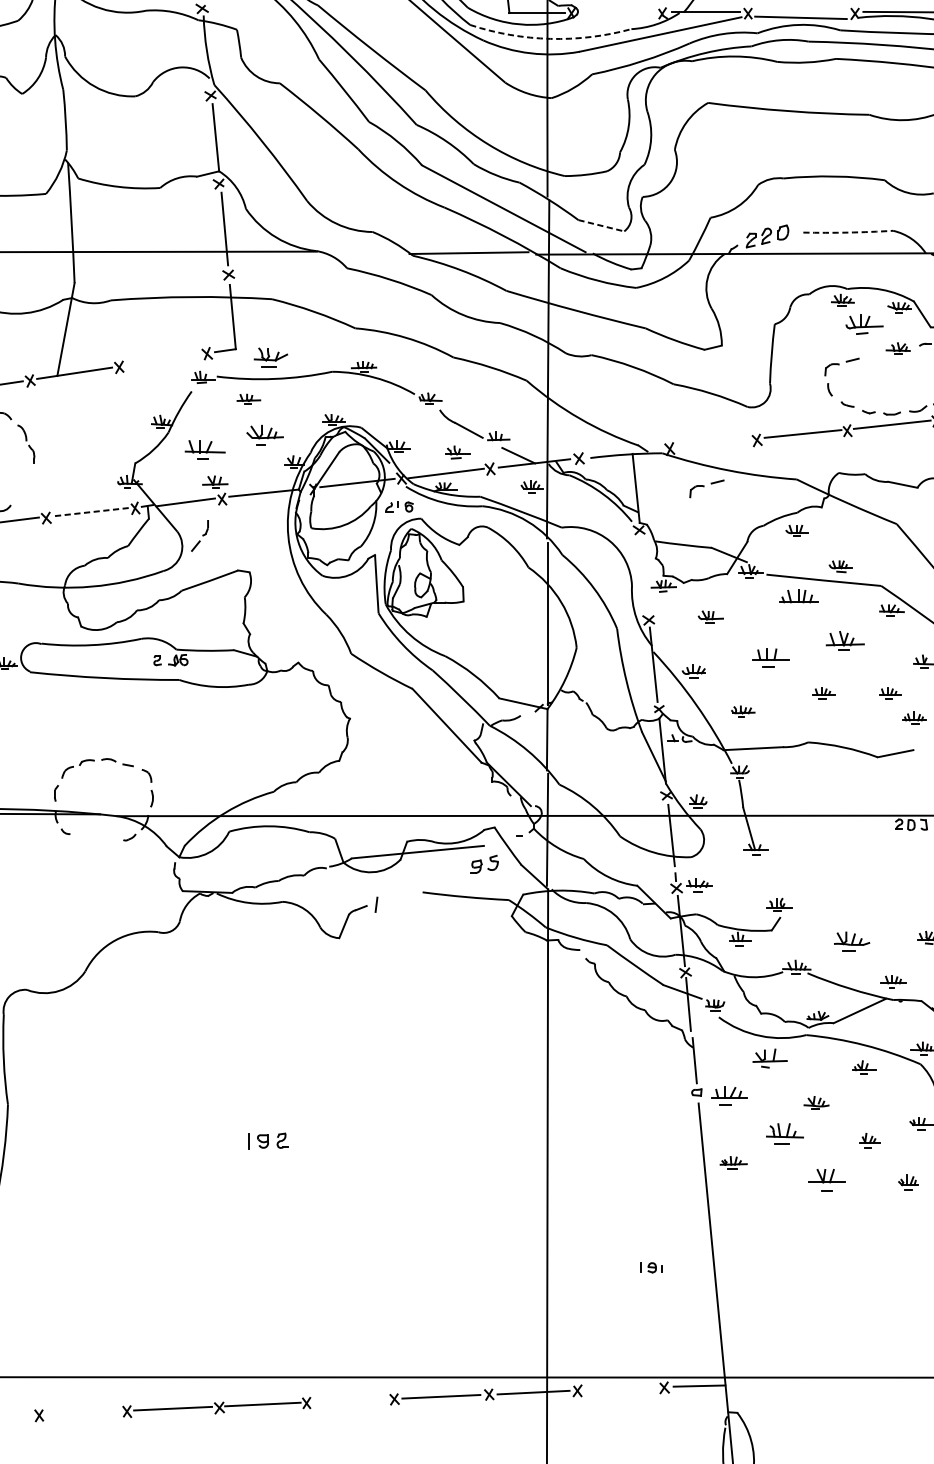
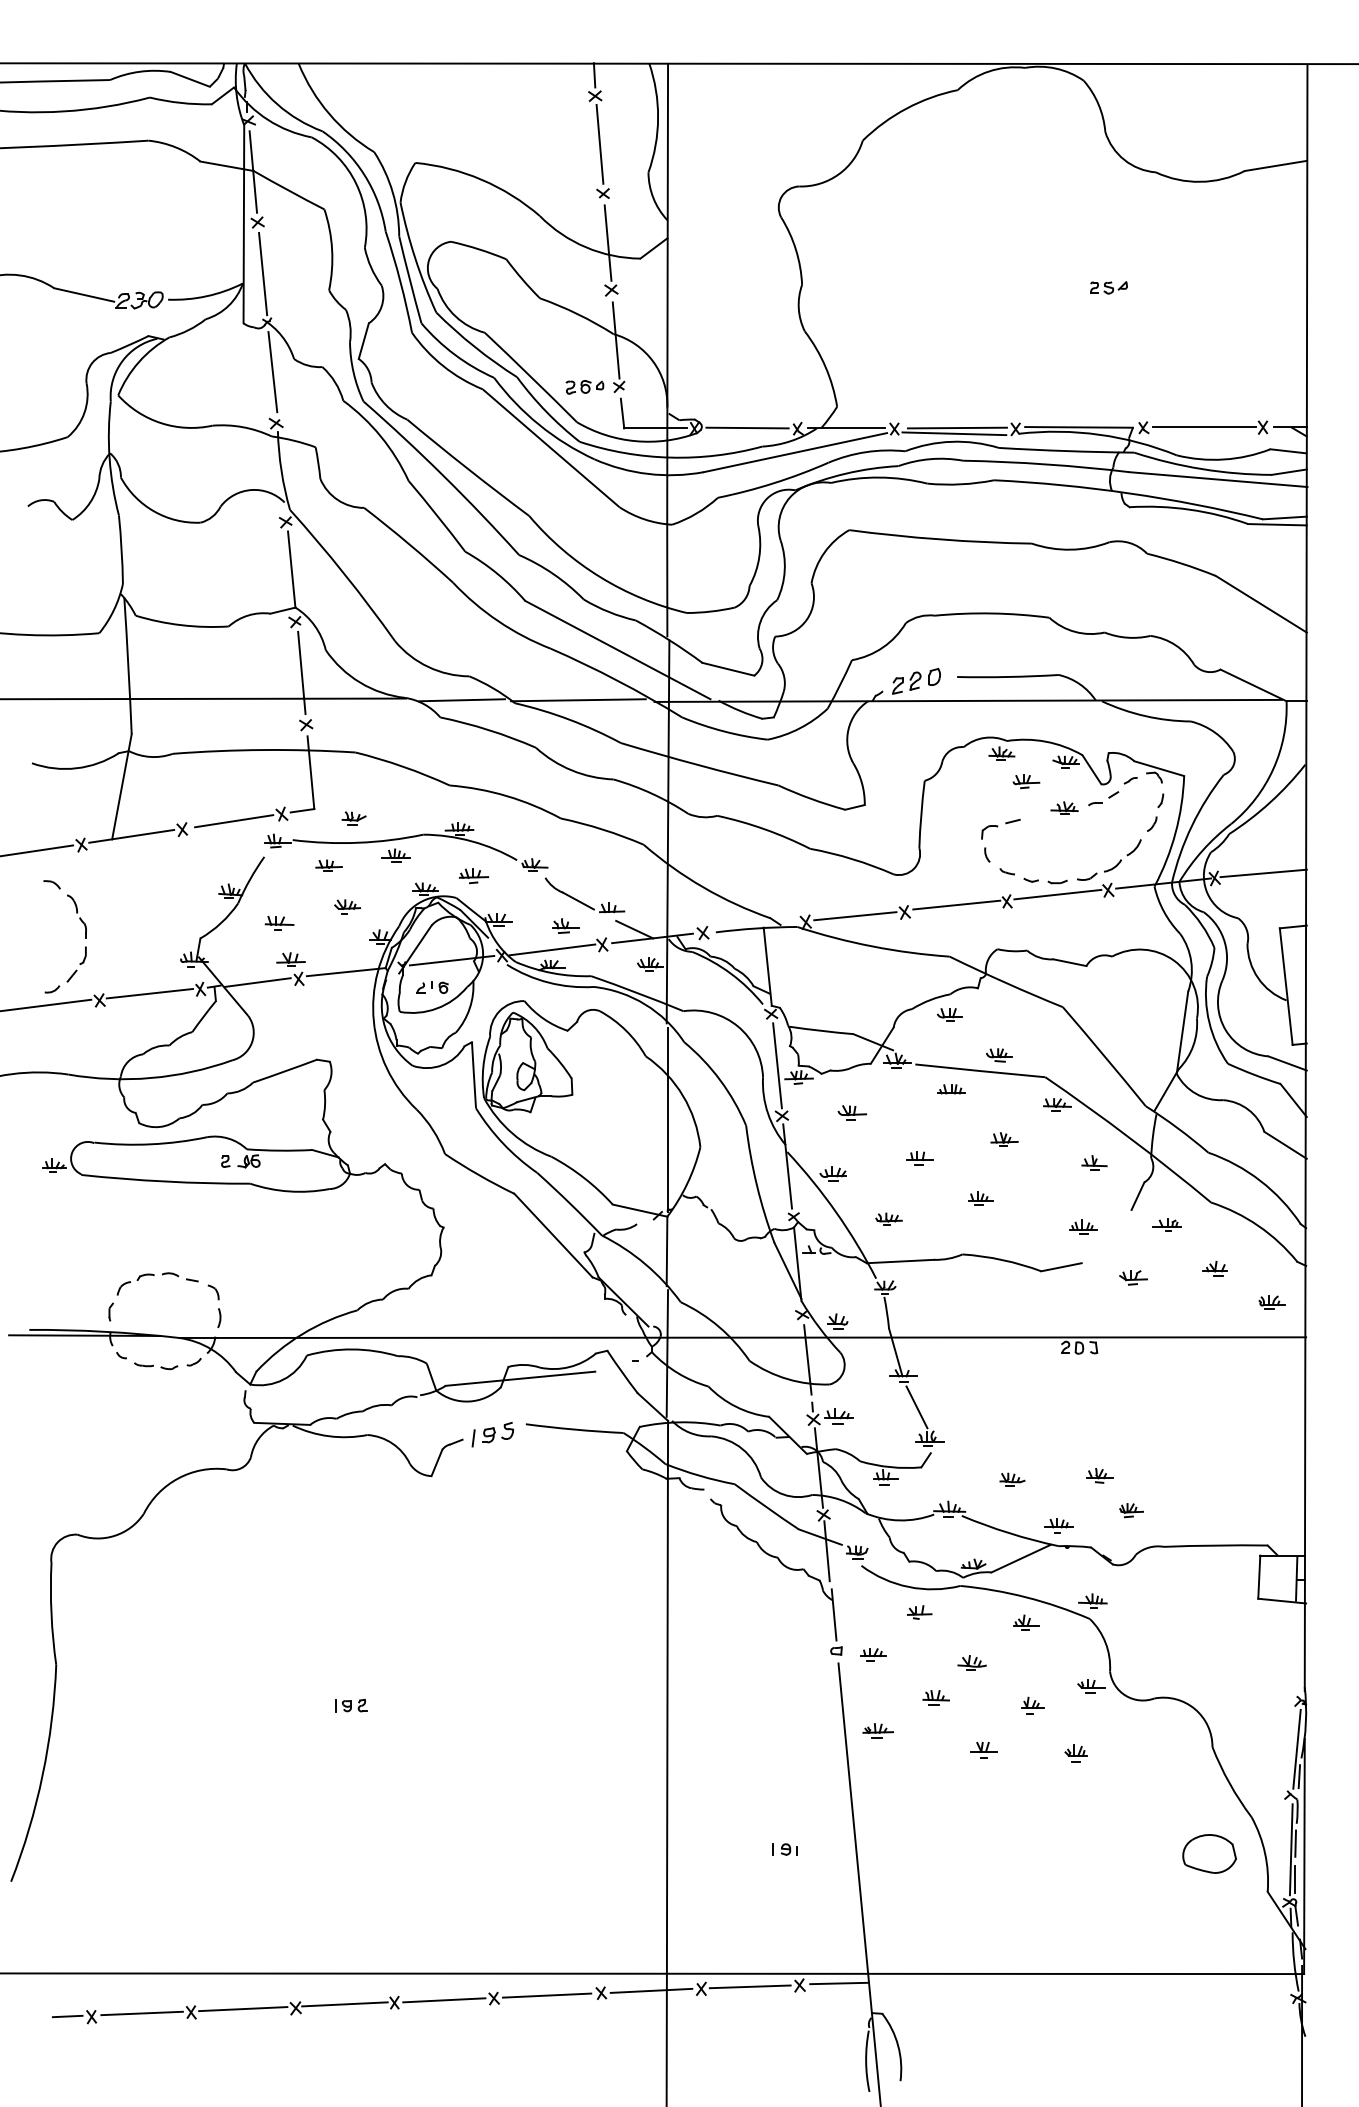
line: (618, 12) -> (747, 427), added
line: (802, 12) -> (956, 427), added
arc: (550, 38) -> (670, 457), dashed -> solid
line: (601, 225) -> (728, 669), dashed -> solid
arc: (847, 233) -> (1007, 677), dashed -> solid
line: (365, 253) -> (461, 700), added
part: (864, 324) -> (1026, 781), size x0.62
part: (270, 357) -> (353, 818), size x0.62
line: (165, 360) -> (234, 821), added
part: (307, 390) -> (395, 855), added
part: (376, 408) -> (473, 876), added
part: (265, 435) -> (347, 906), size x0.62
line: (713, 444) -> (855, 916), added
part: (205, 449) -> (279, 922), size x0.62
part: (706, 488) -> (847, 966), removed
part: (399, 506) -> (432, 987), moved
line: (90, 512) -> (149, 993), dashed -> solid
part: (199, 535) -> (76, 964), moved
line: (644, 575) -> (777, 1065), added
part: (798, 596) -> (951, 1089), size x0.62
part: (845, 640) -> (1004, 1139), size x0.62
part: (770, 657) -> (919, 1158), size x0.62
part: (890, 693) -> (1055, 1198), removed
part: (96, 841) -> (156, 1366), added
part: (484, 864) -> (497, 1432), moved
line: (767, 877) -> (916, 1407), added
part: (852, 941) -> (1012, 1479), size x0.62
part: (770, 1058) -> (919, 1612), size x0.62
part: (729, 1095) -> (873, 1654), size x0.62
part: (784, 1133) -> (935, 1697), size x0.62
part: (268, 1140) -> (351, 1705), size x0.71
part: (826, 1179) -> (983, 1749), size x0.62
line: (620, 1388) -> (749, 1986), added
line: (350, 1401) -> (444, 2000), added
line: (83, 1412) -> (141, 2013), added
line: (17, 1415) -> (67, 2016), added

